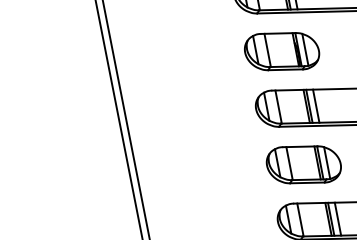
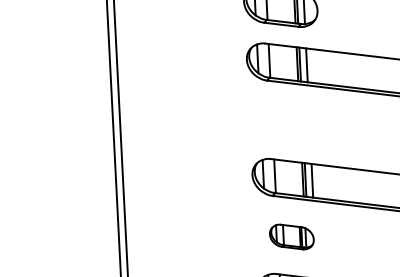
part: (281, 51) -> (285, 121), removed
part: (303, 164) -> (291, 236), size x0.6

